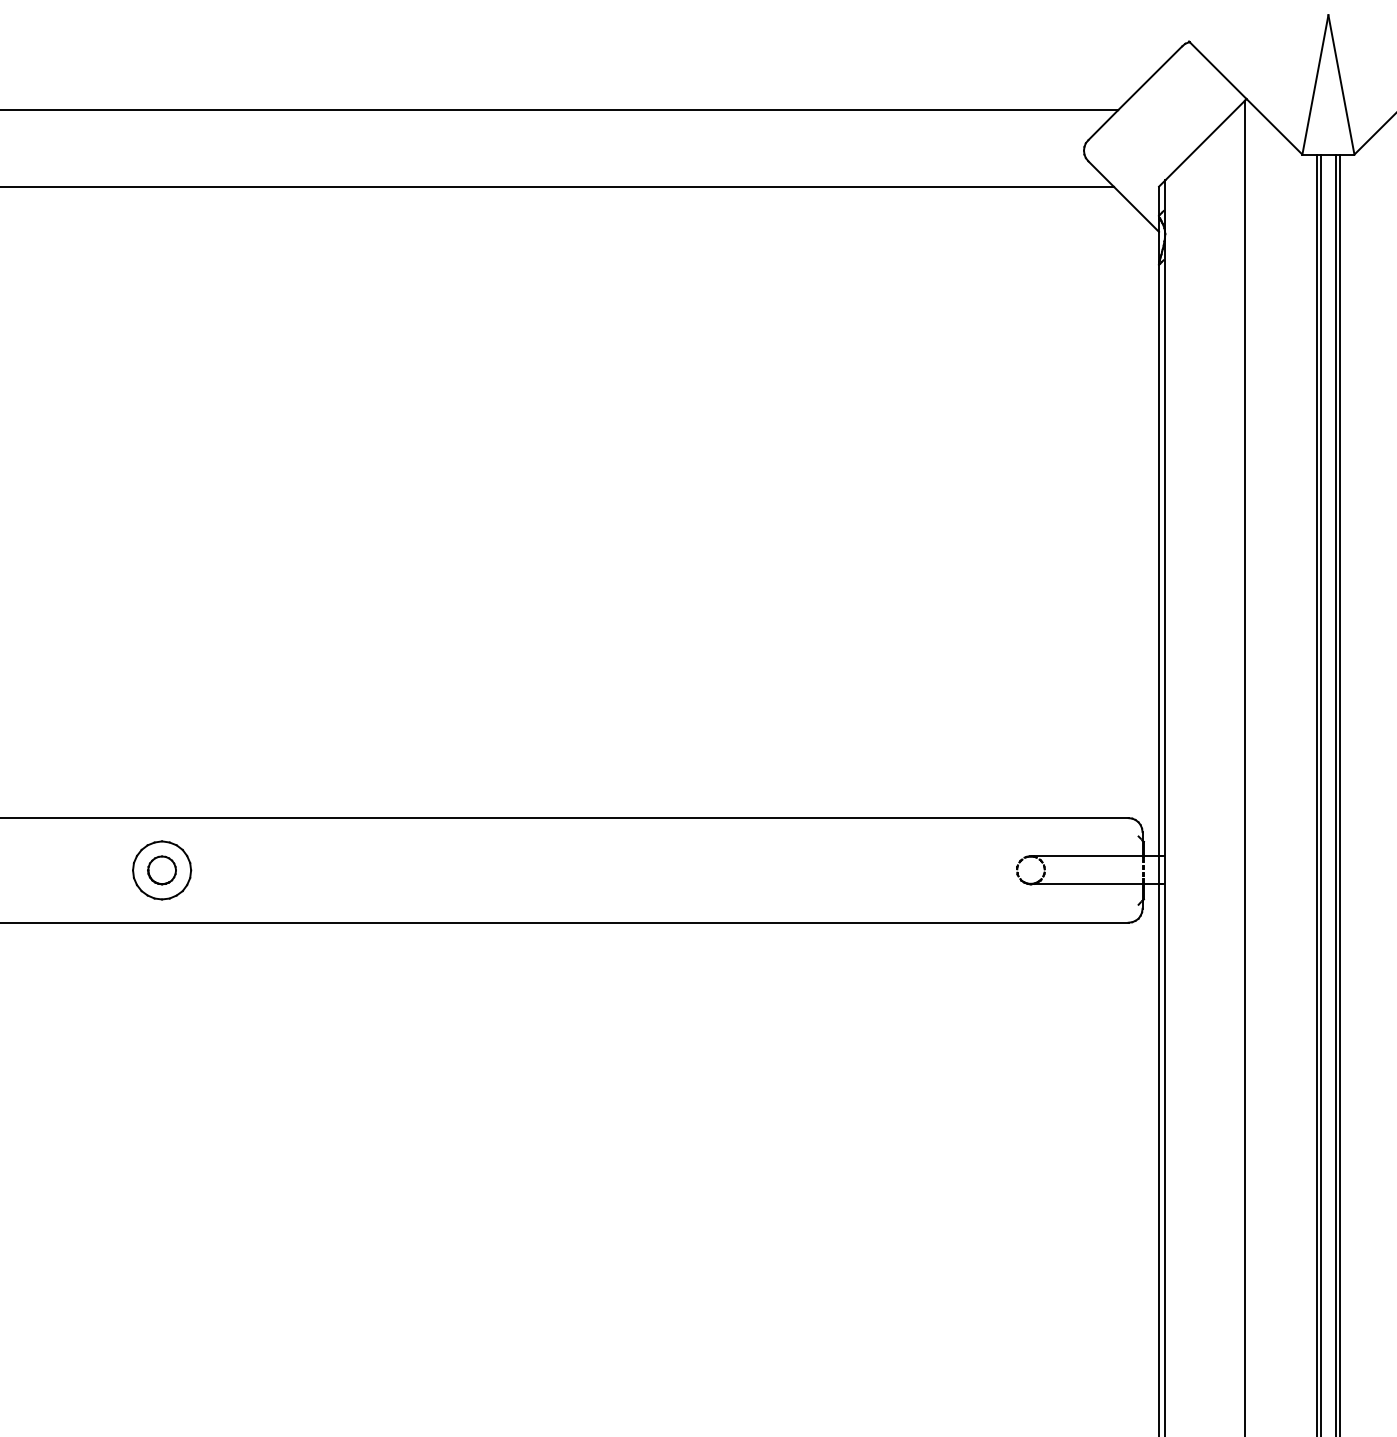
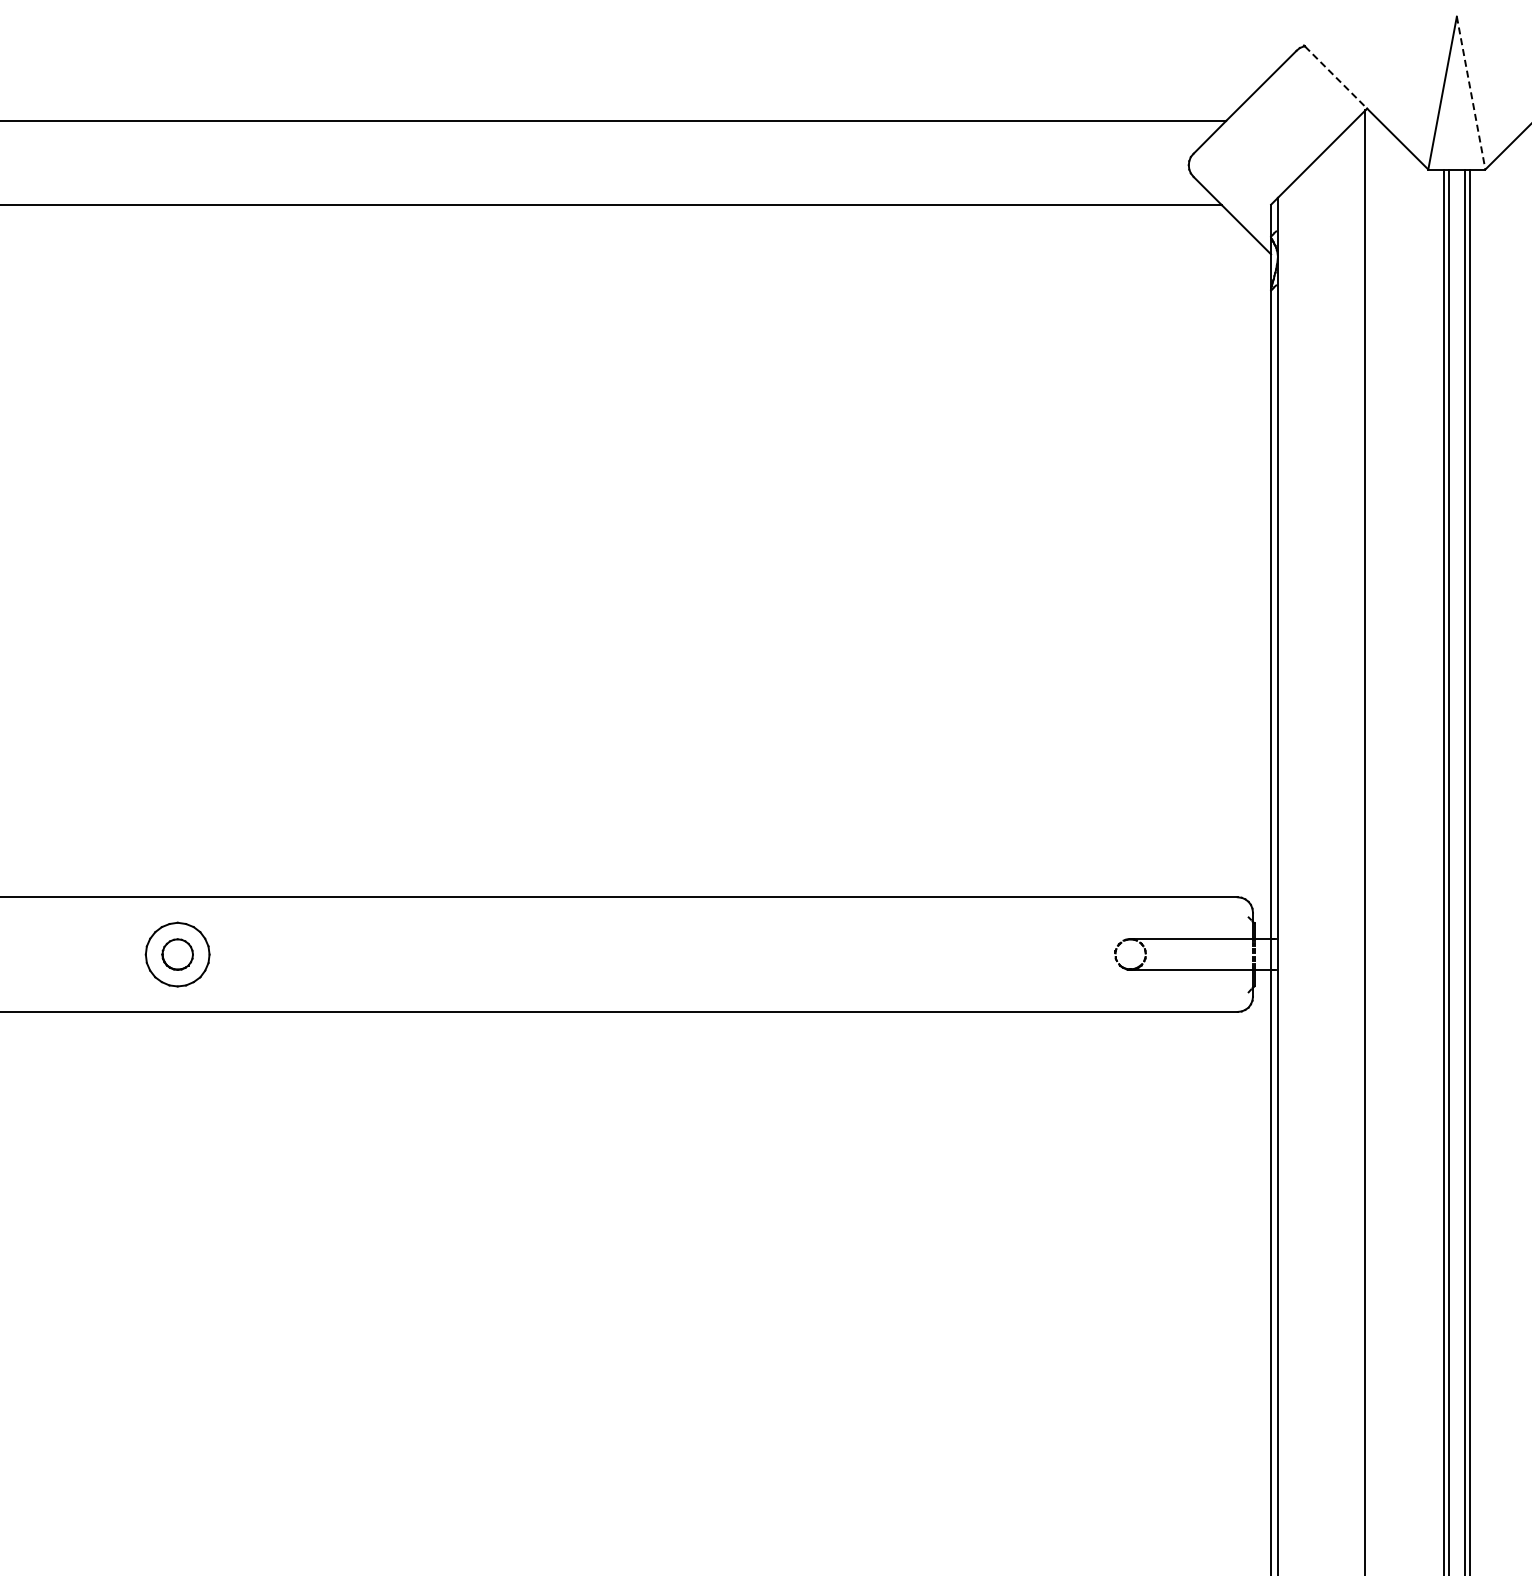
line: (1218, 70) -> (1336, 77), solid -> dashed
line: (1341, 85) -> (1471, 93), solid -> dashed

